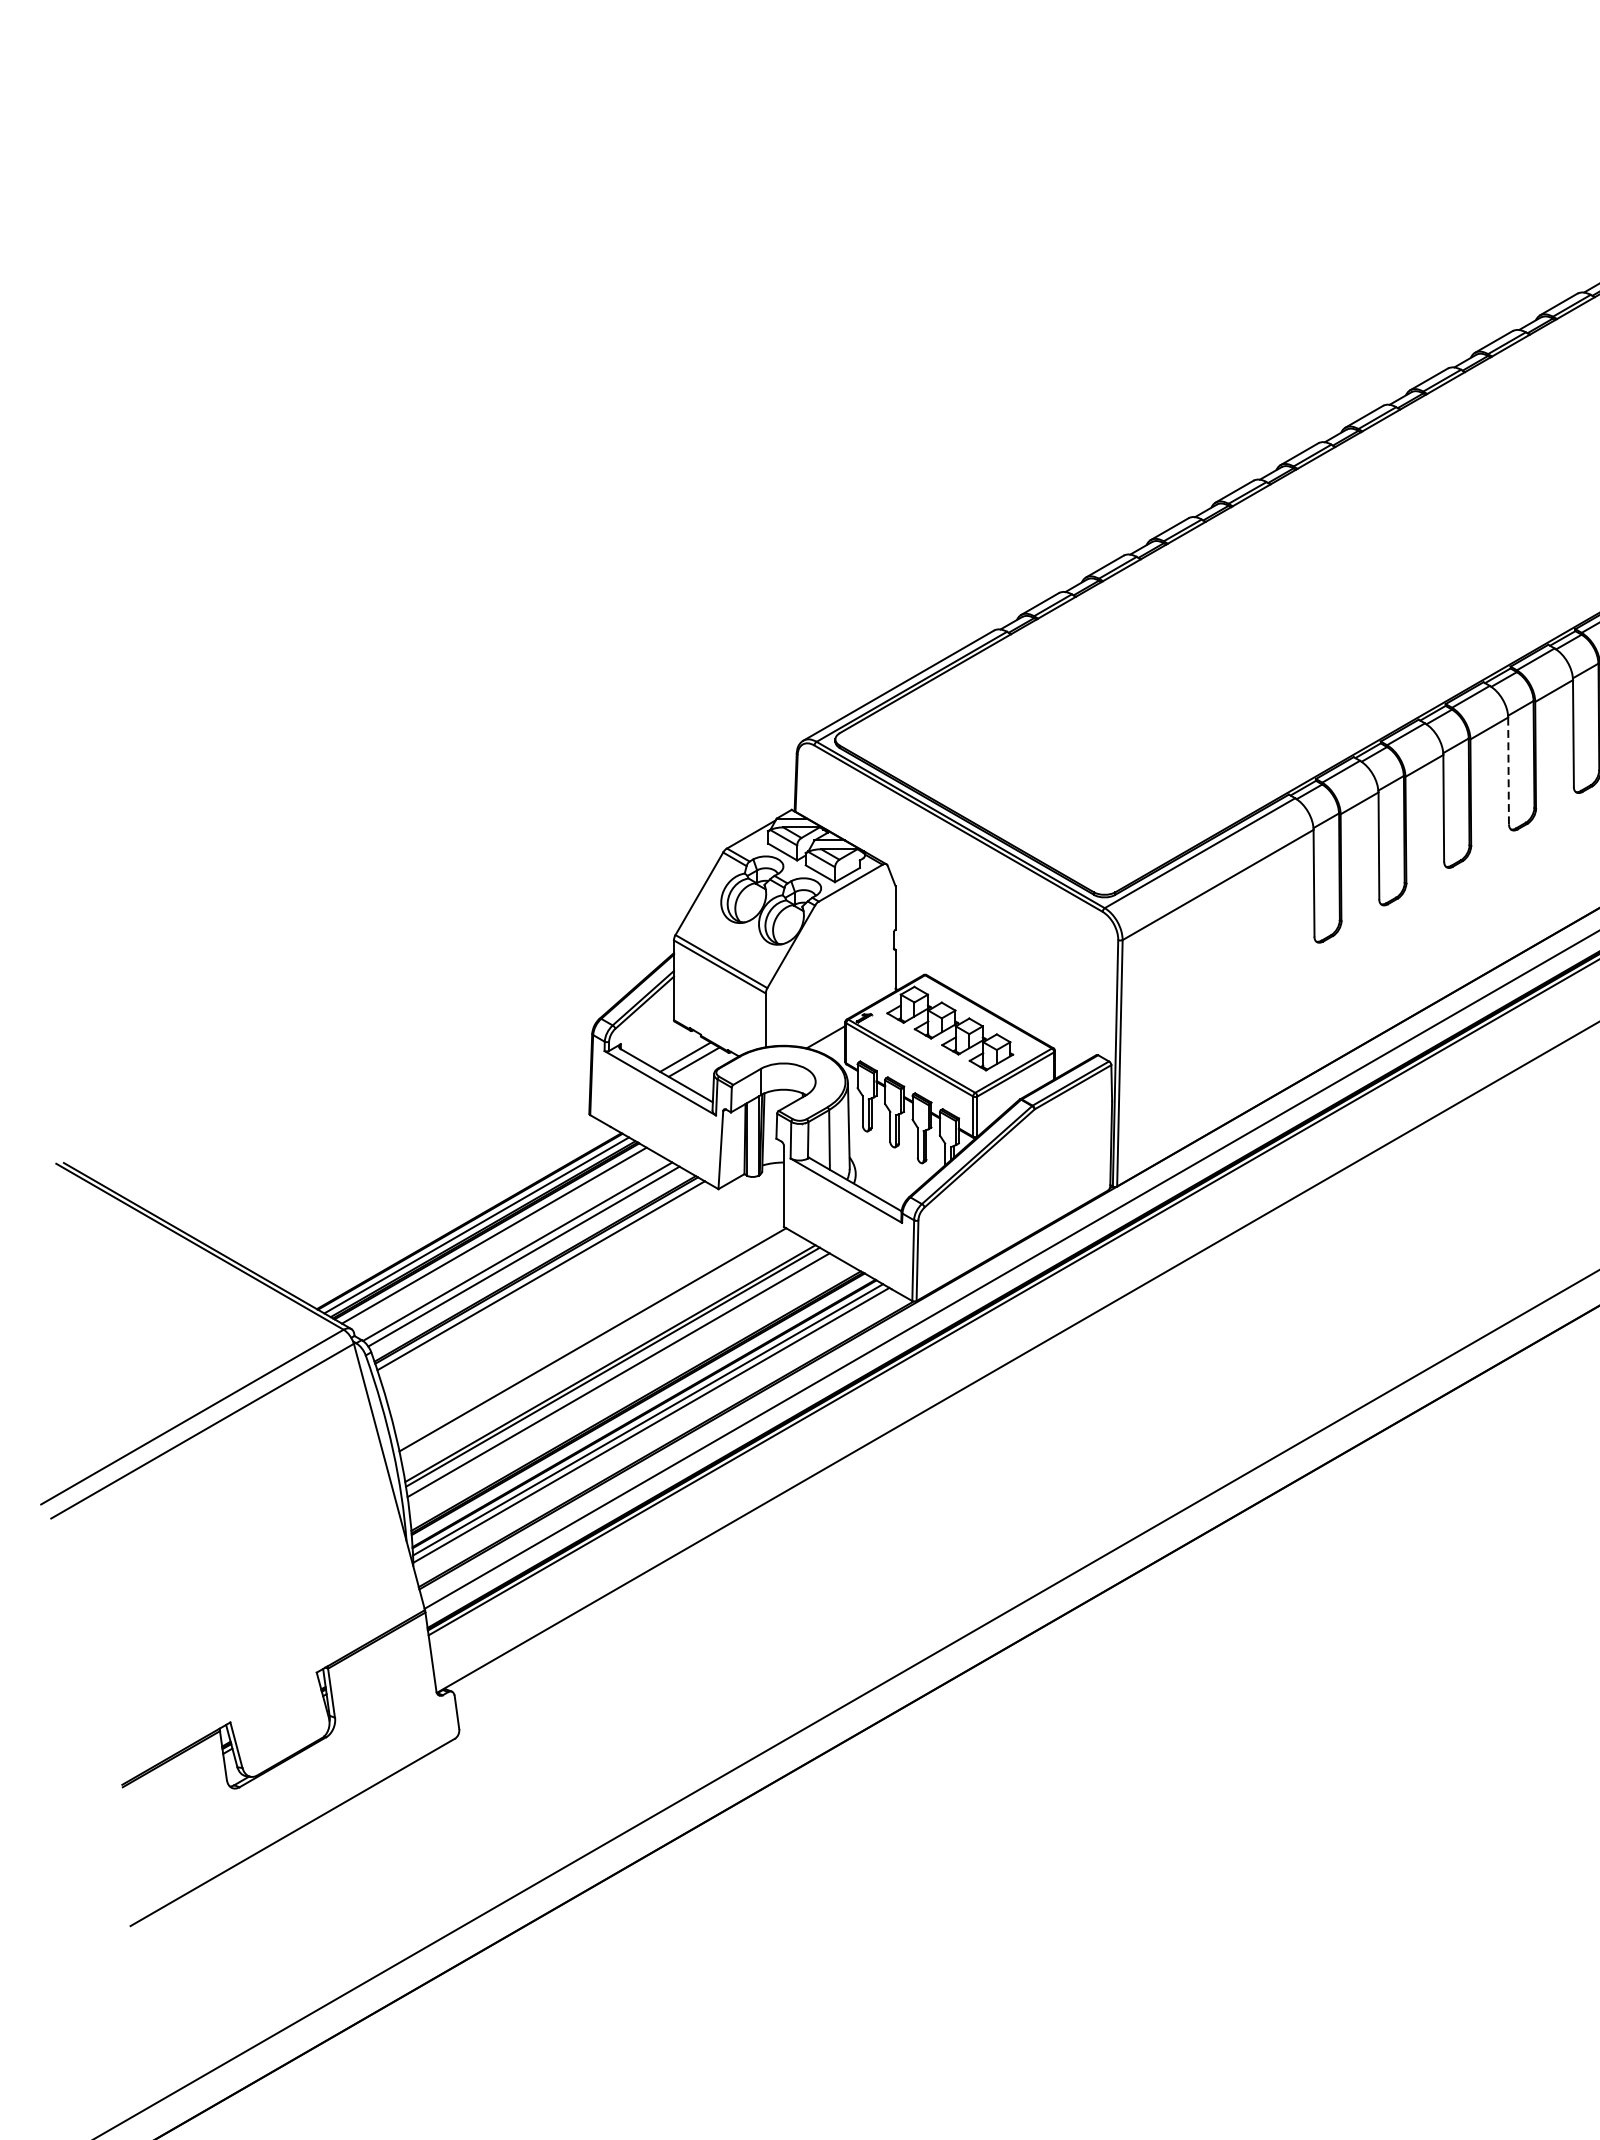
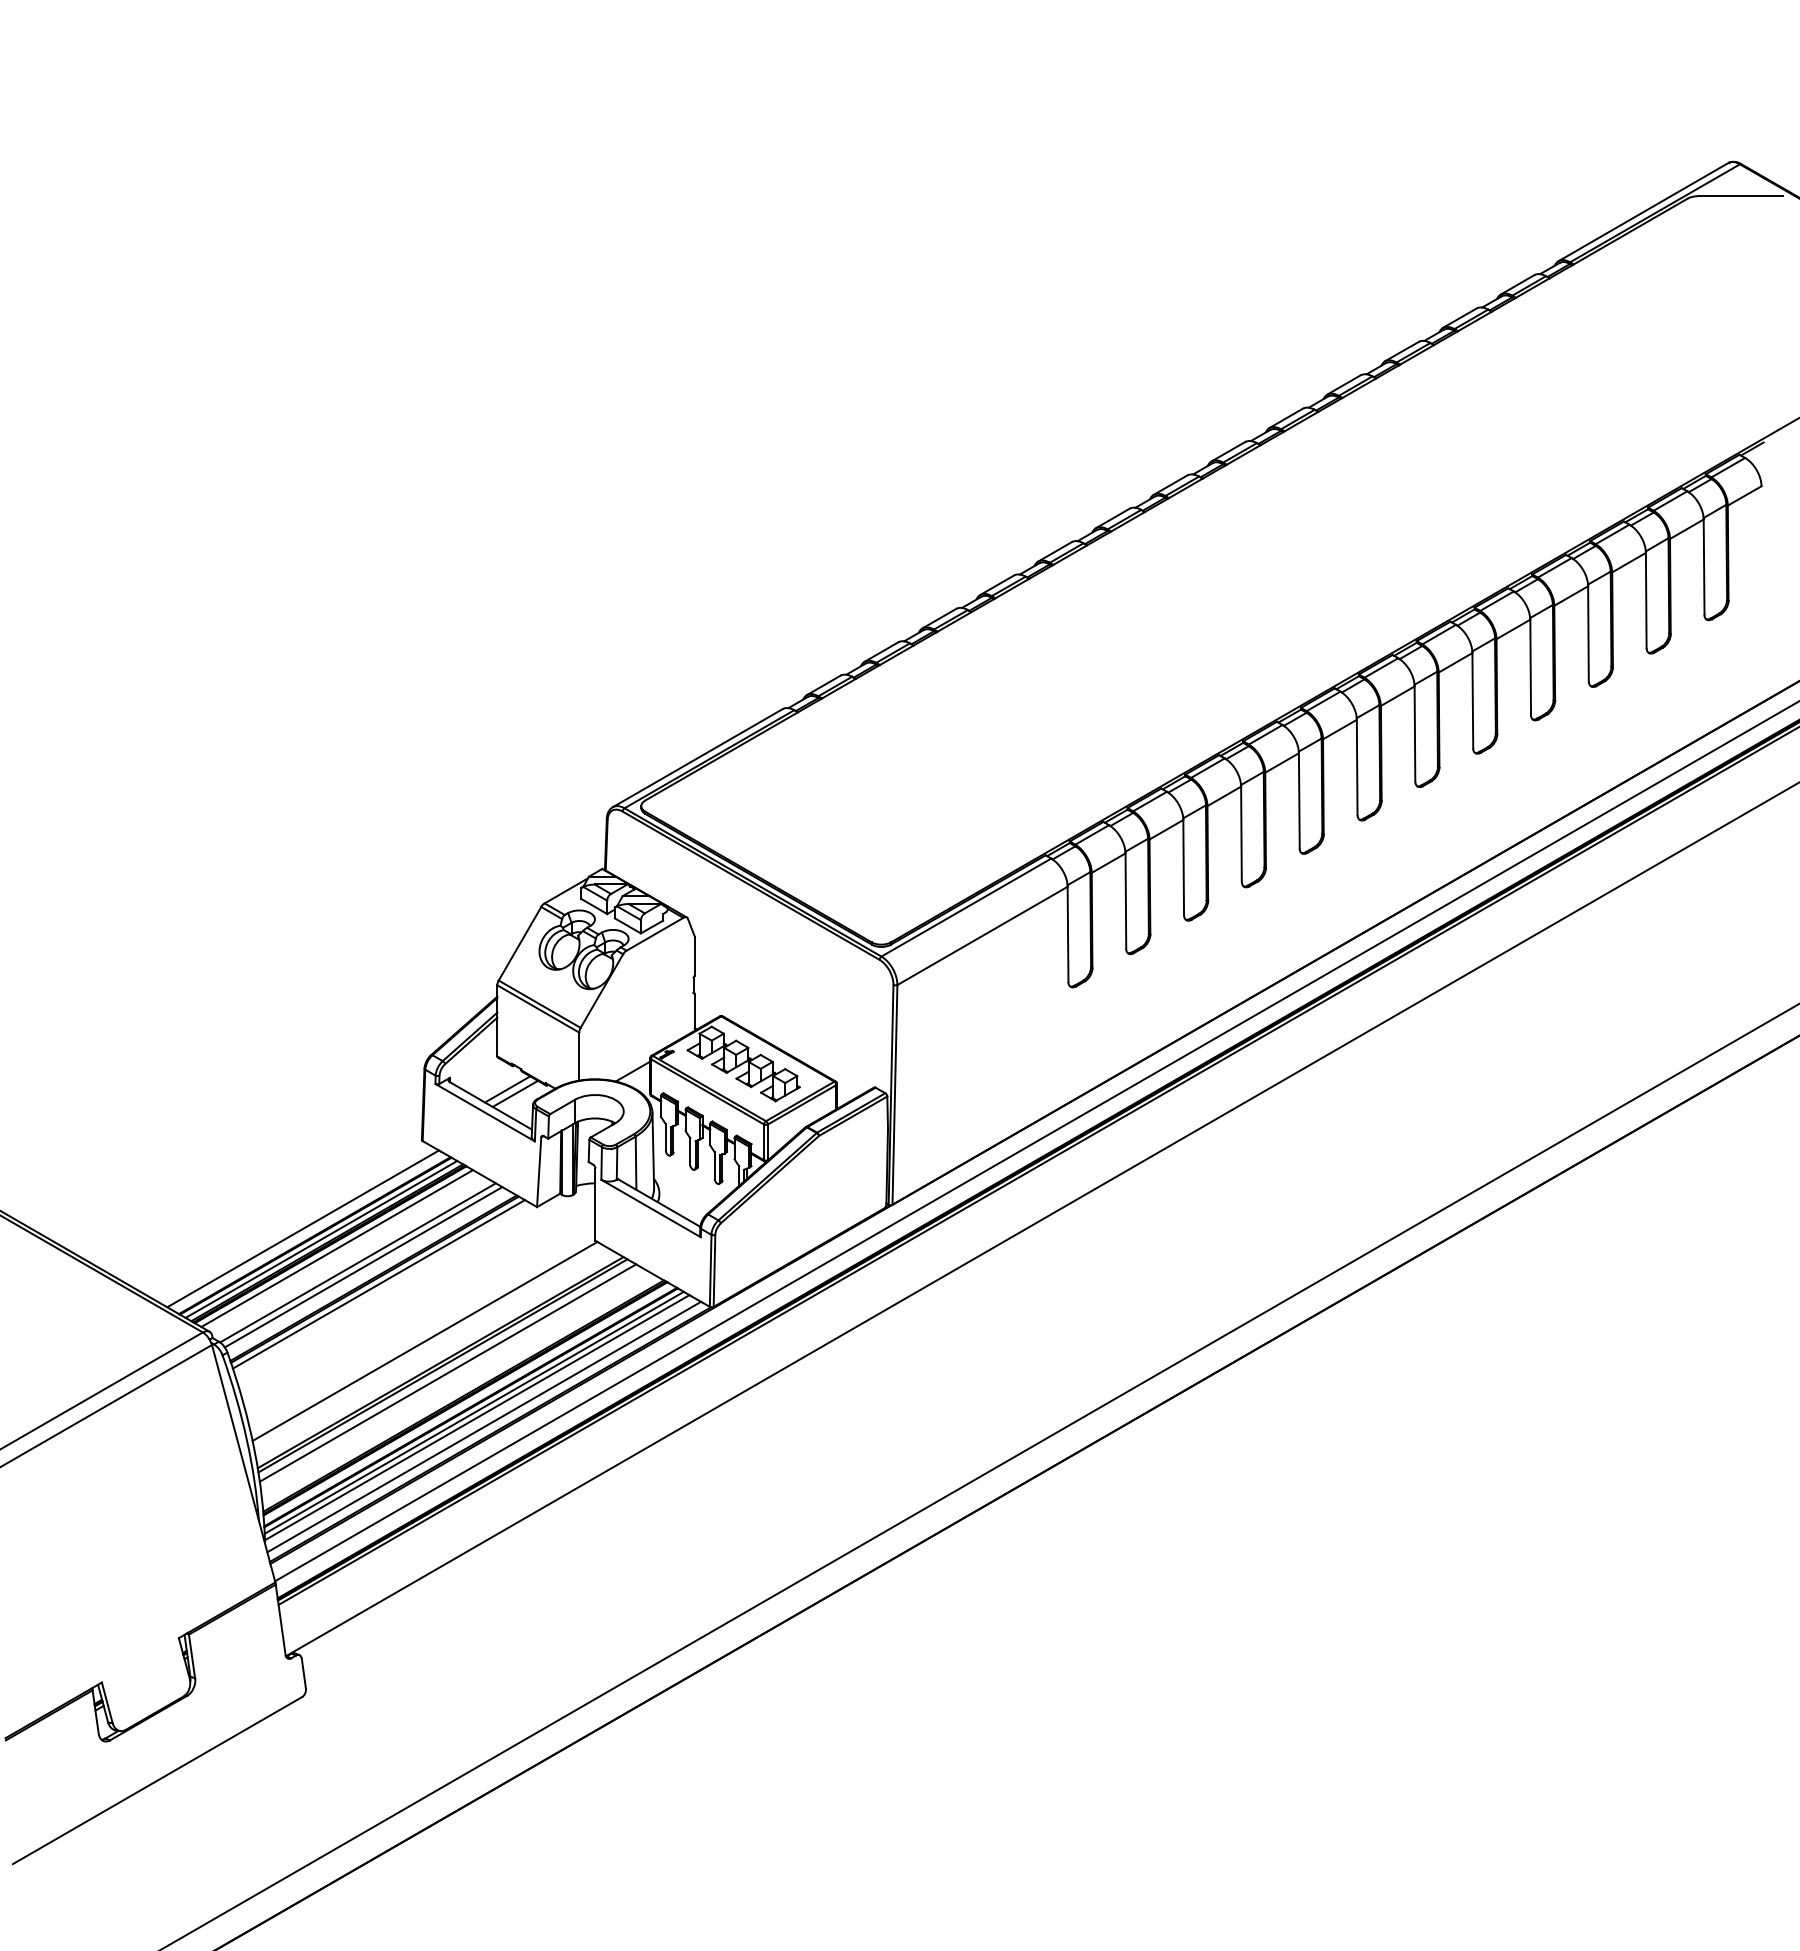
line: (1508, 771) -> (1241, 834), dashed -> solid
line: (455, 1213) -> (302, 1228), added
line: (659, 1435) -> (484, 1426), added

